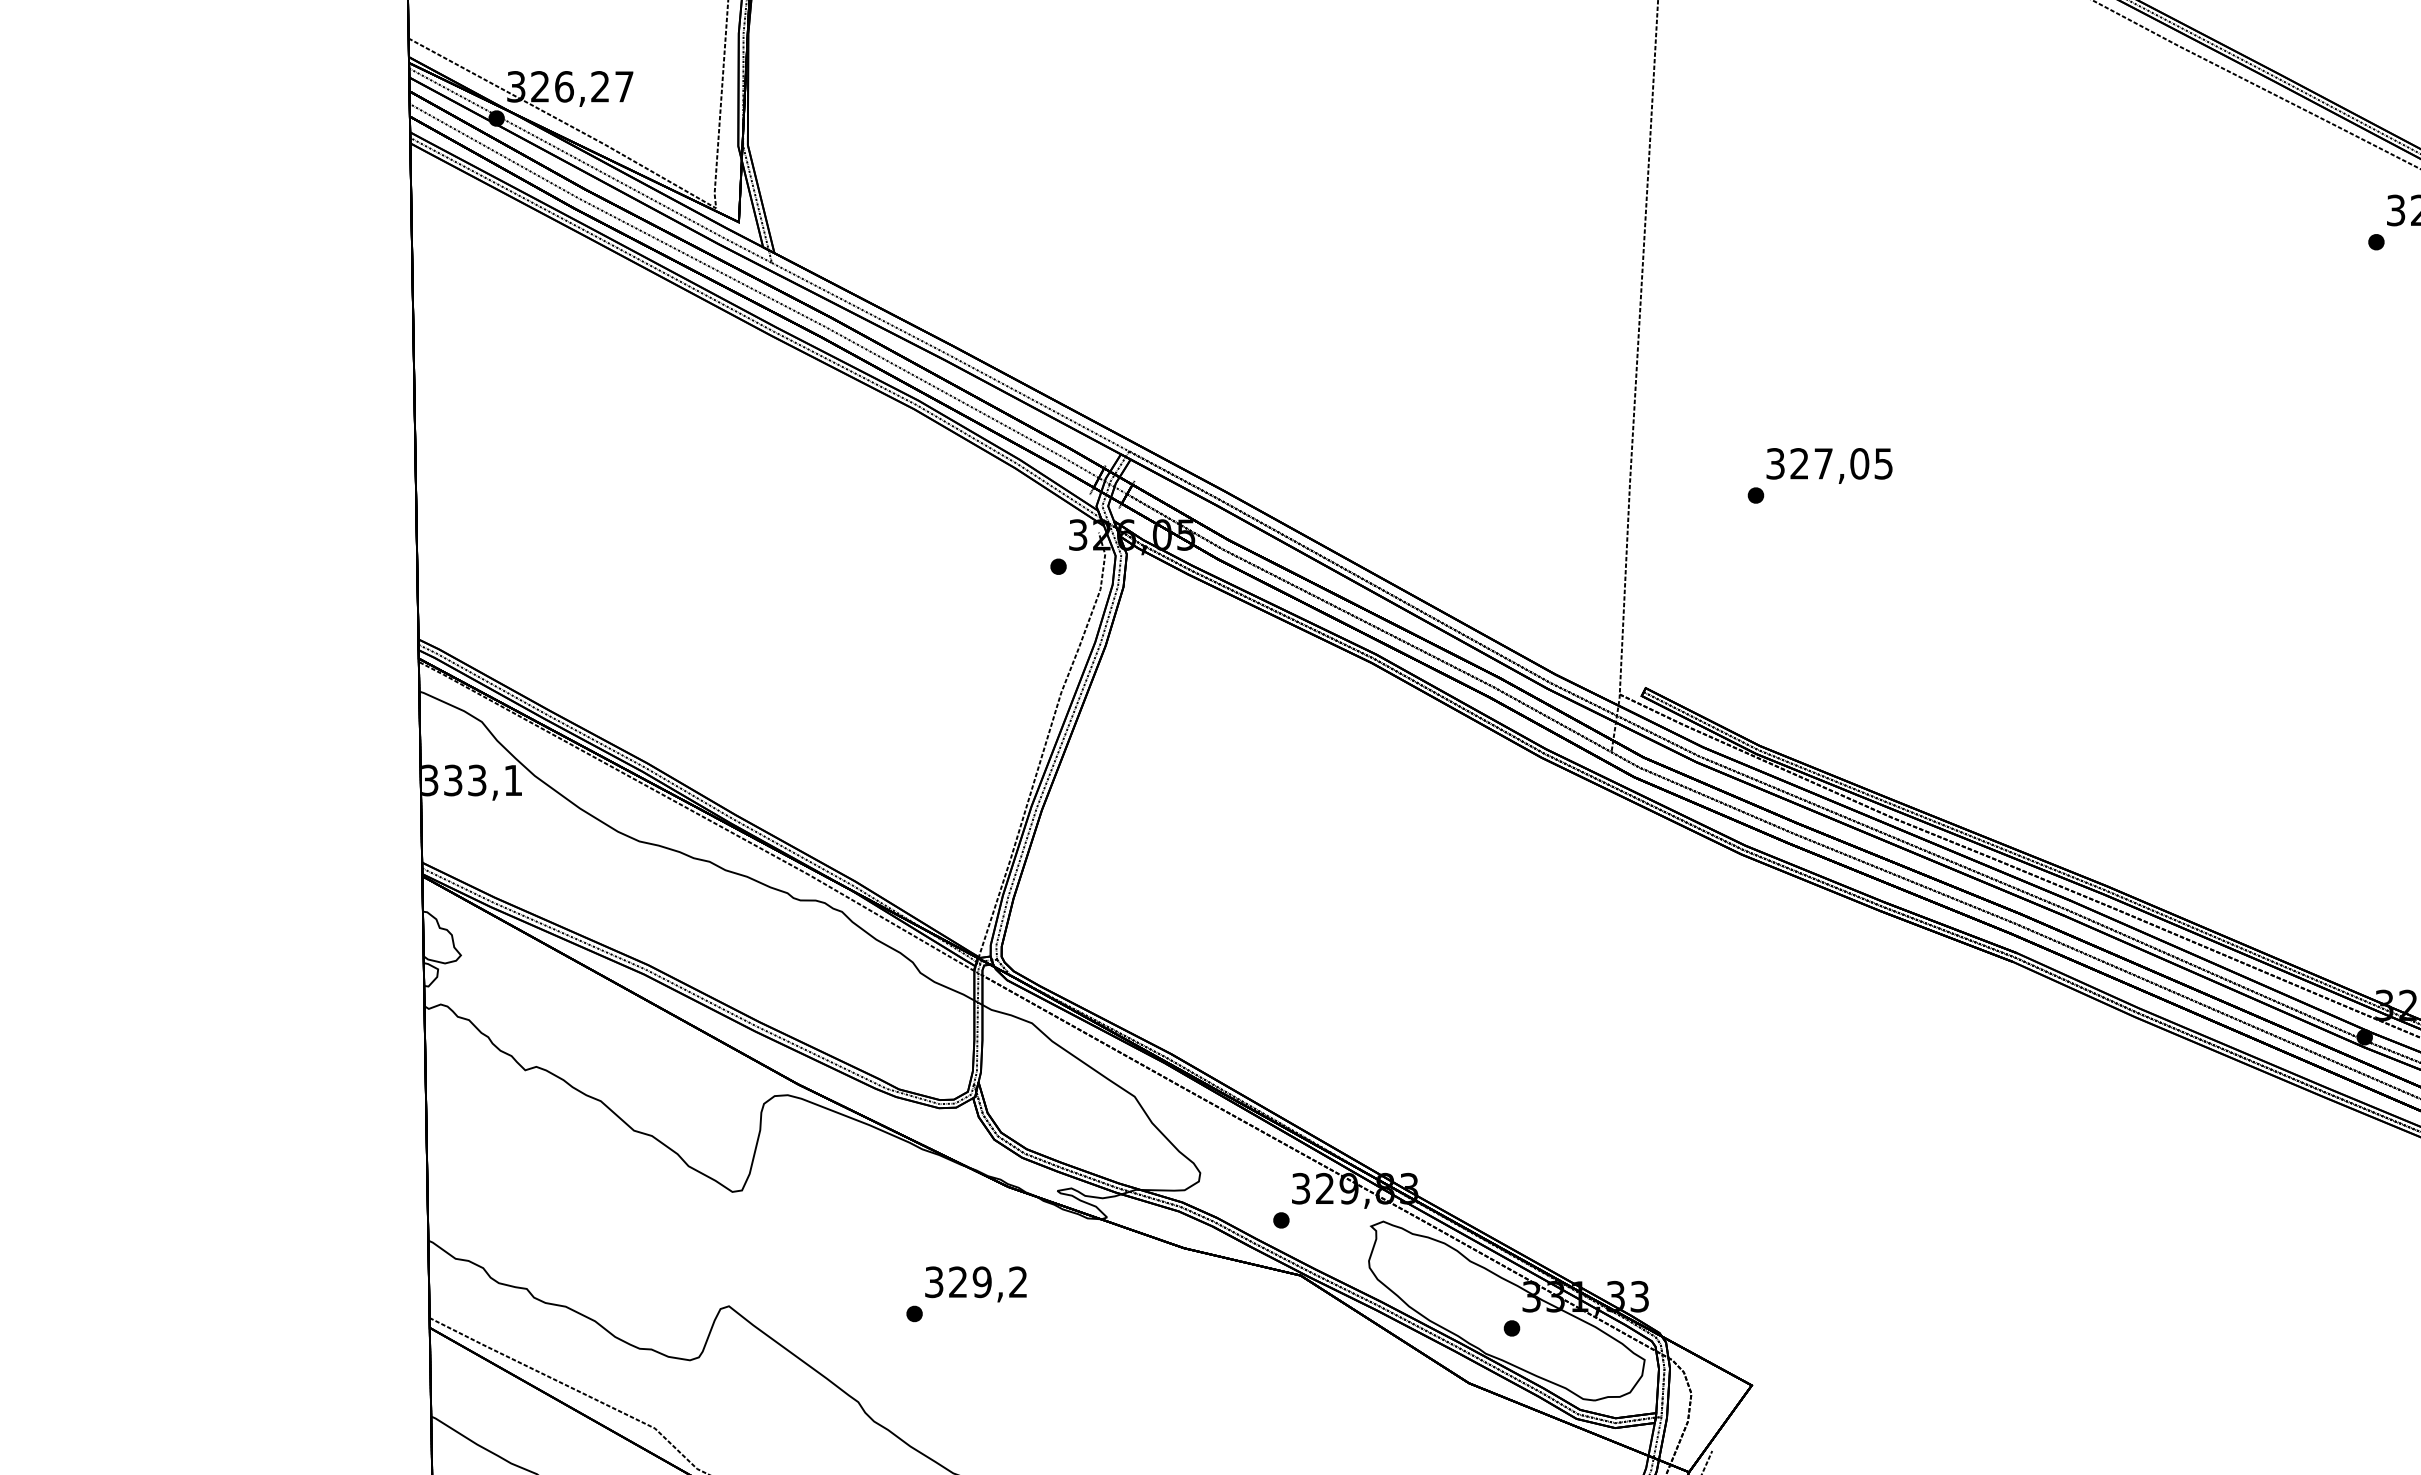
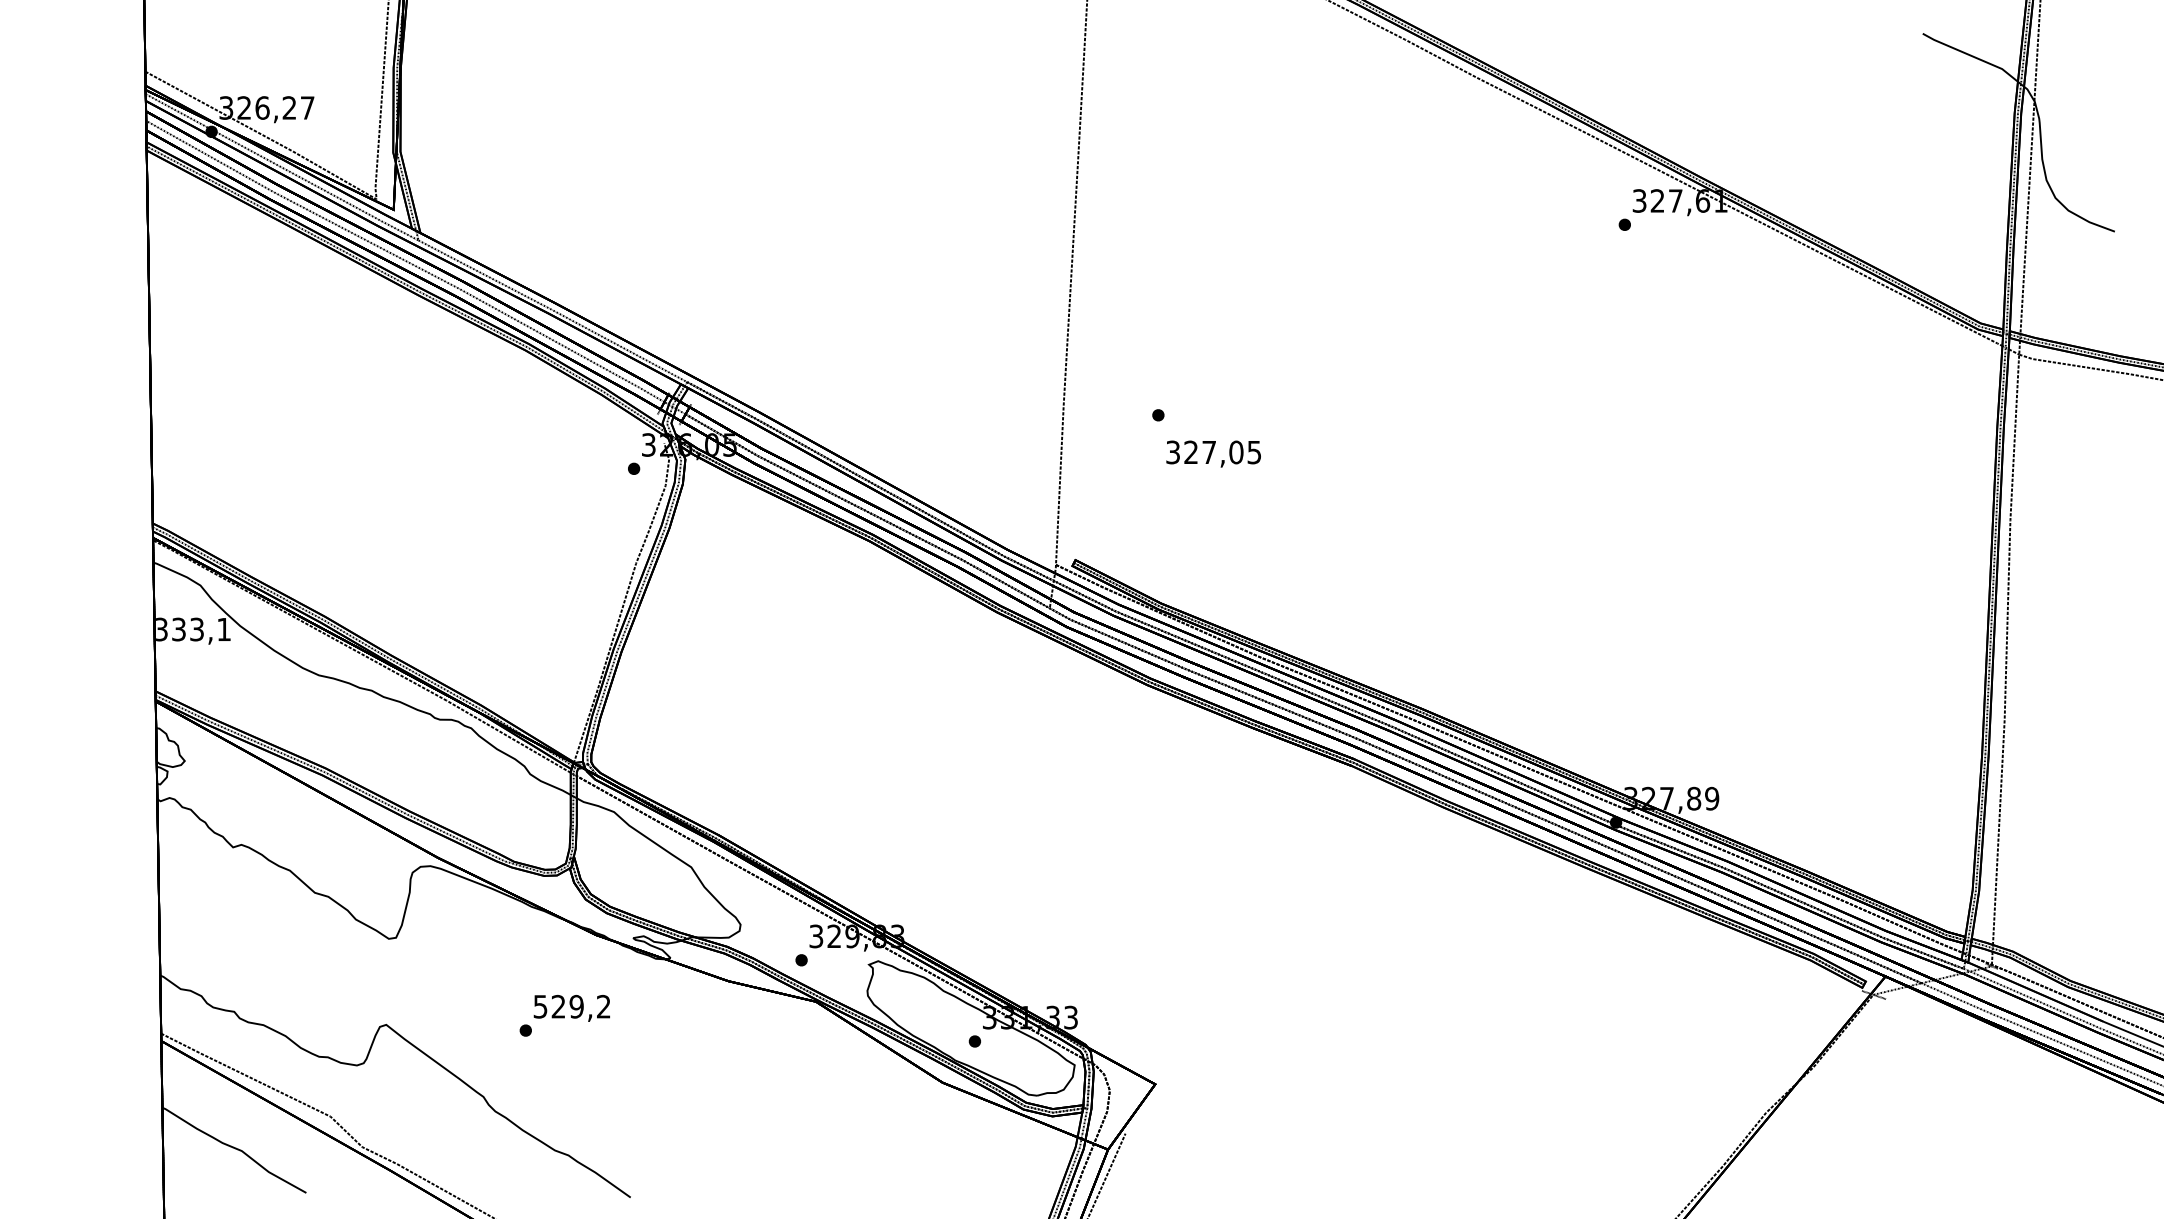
text: (1829, 465) -> (1213, 453), moved
text: (934, 1281) -> (540, 1006), 329,2 -> 529,2

